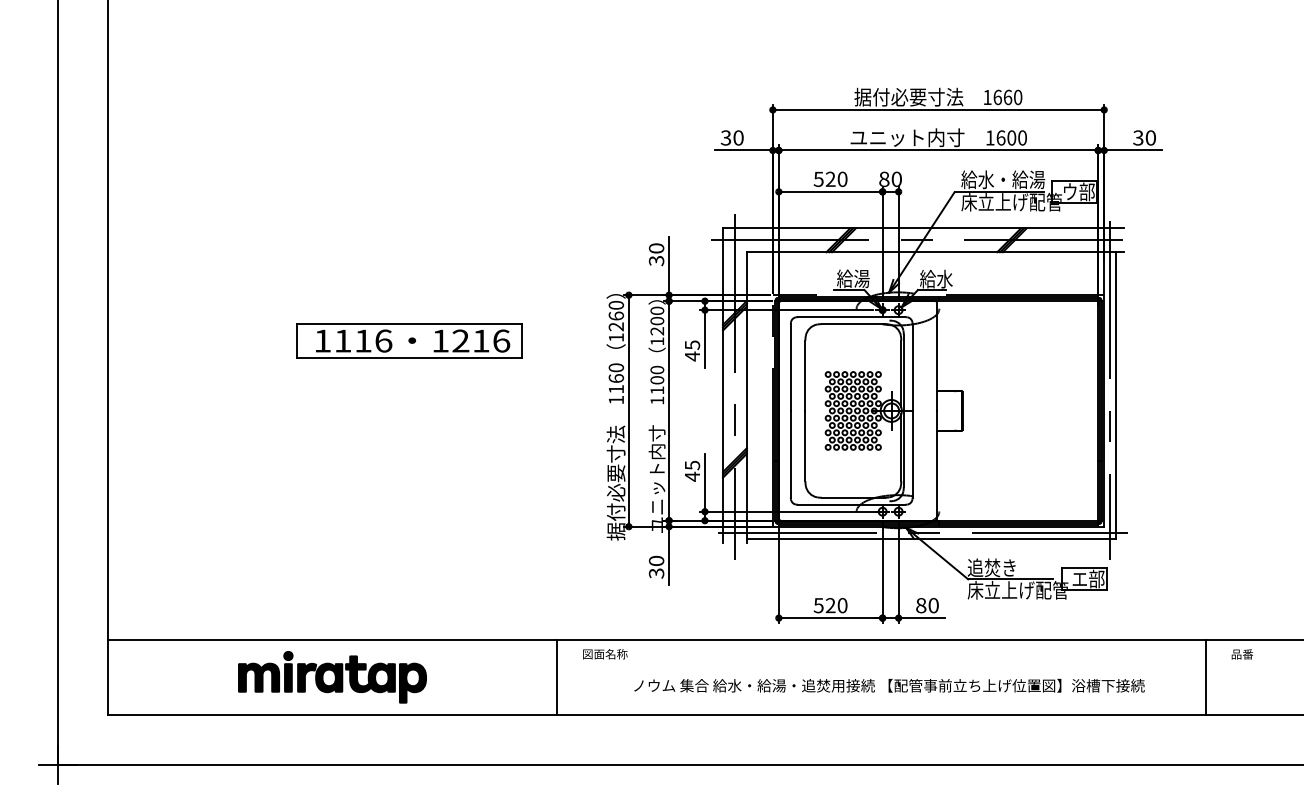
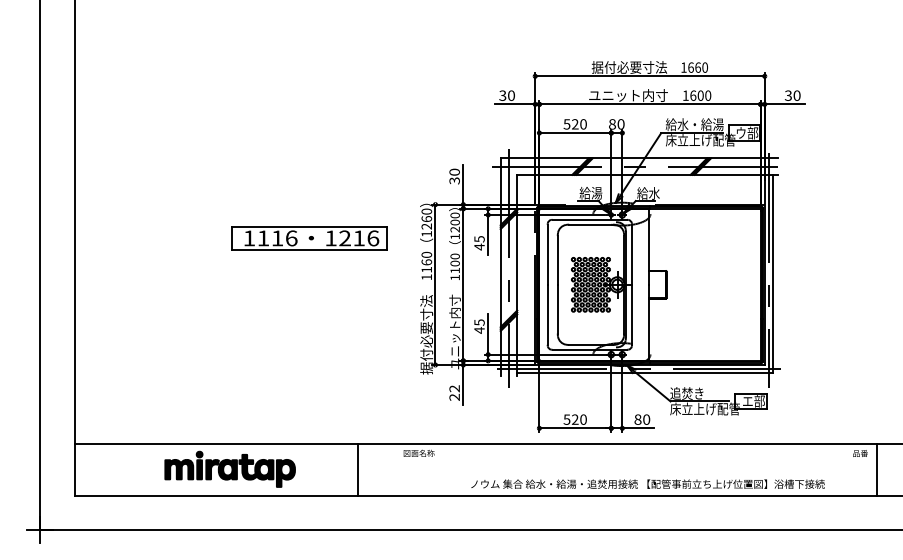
part: (409, 341) -> (309, 238), moved
text: (656, 566) -> (454, 392), 30 -> 22
line: (556, 677) -> (357, 469), moved
line: (1206, 677) -> (877, 469), moved
text: (888, 684) -> (647, 483), moved

